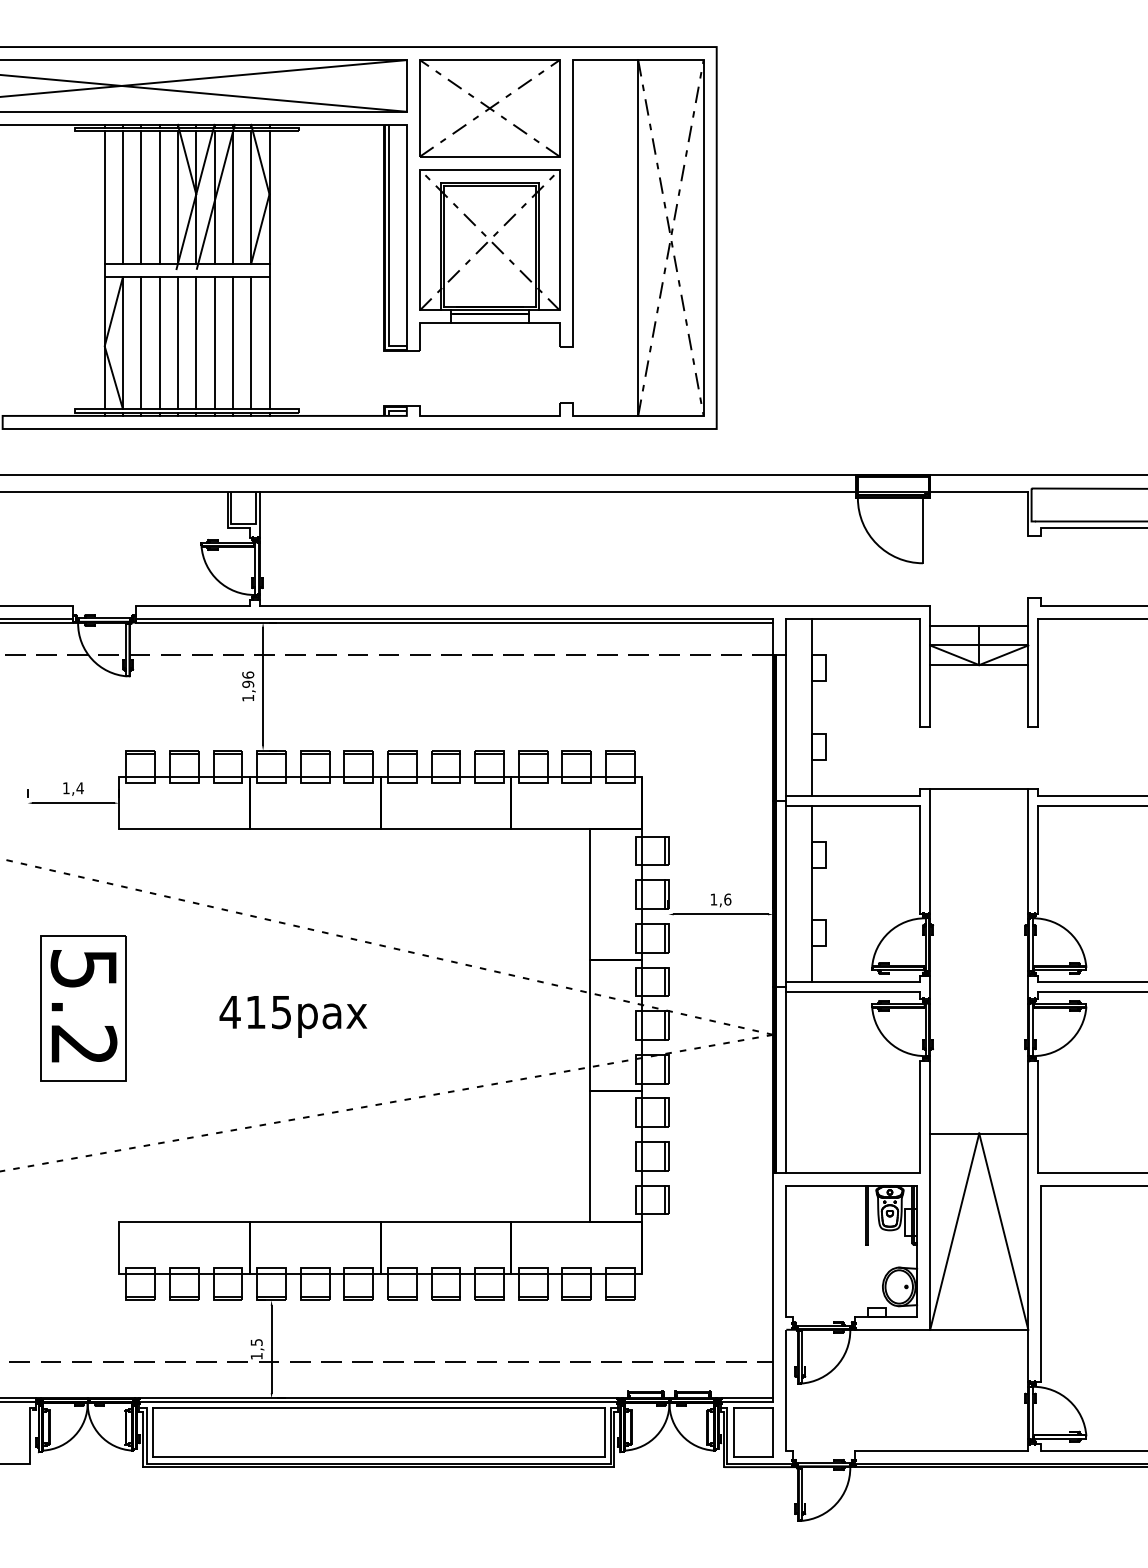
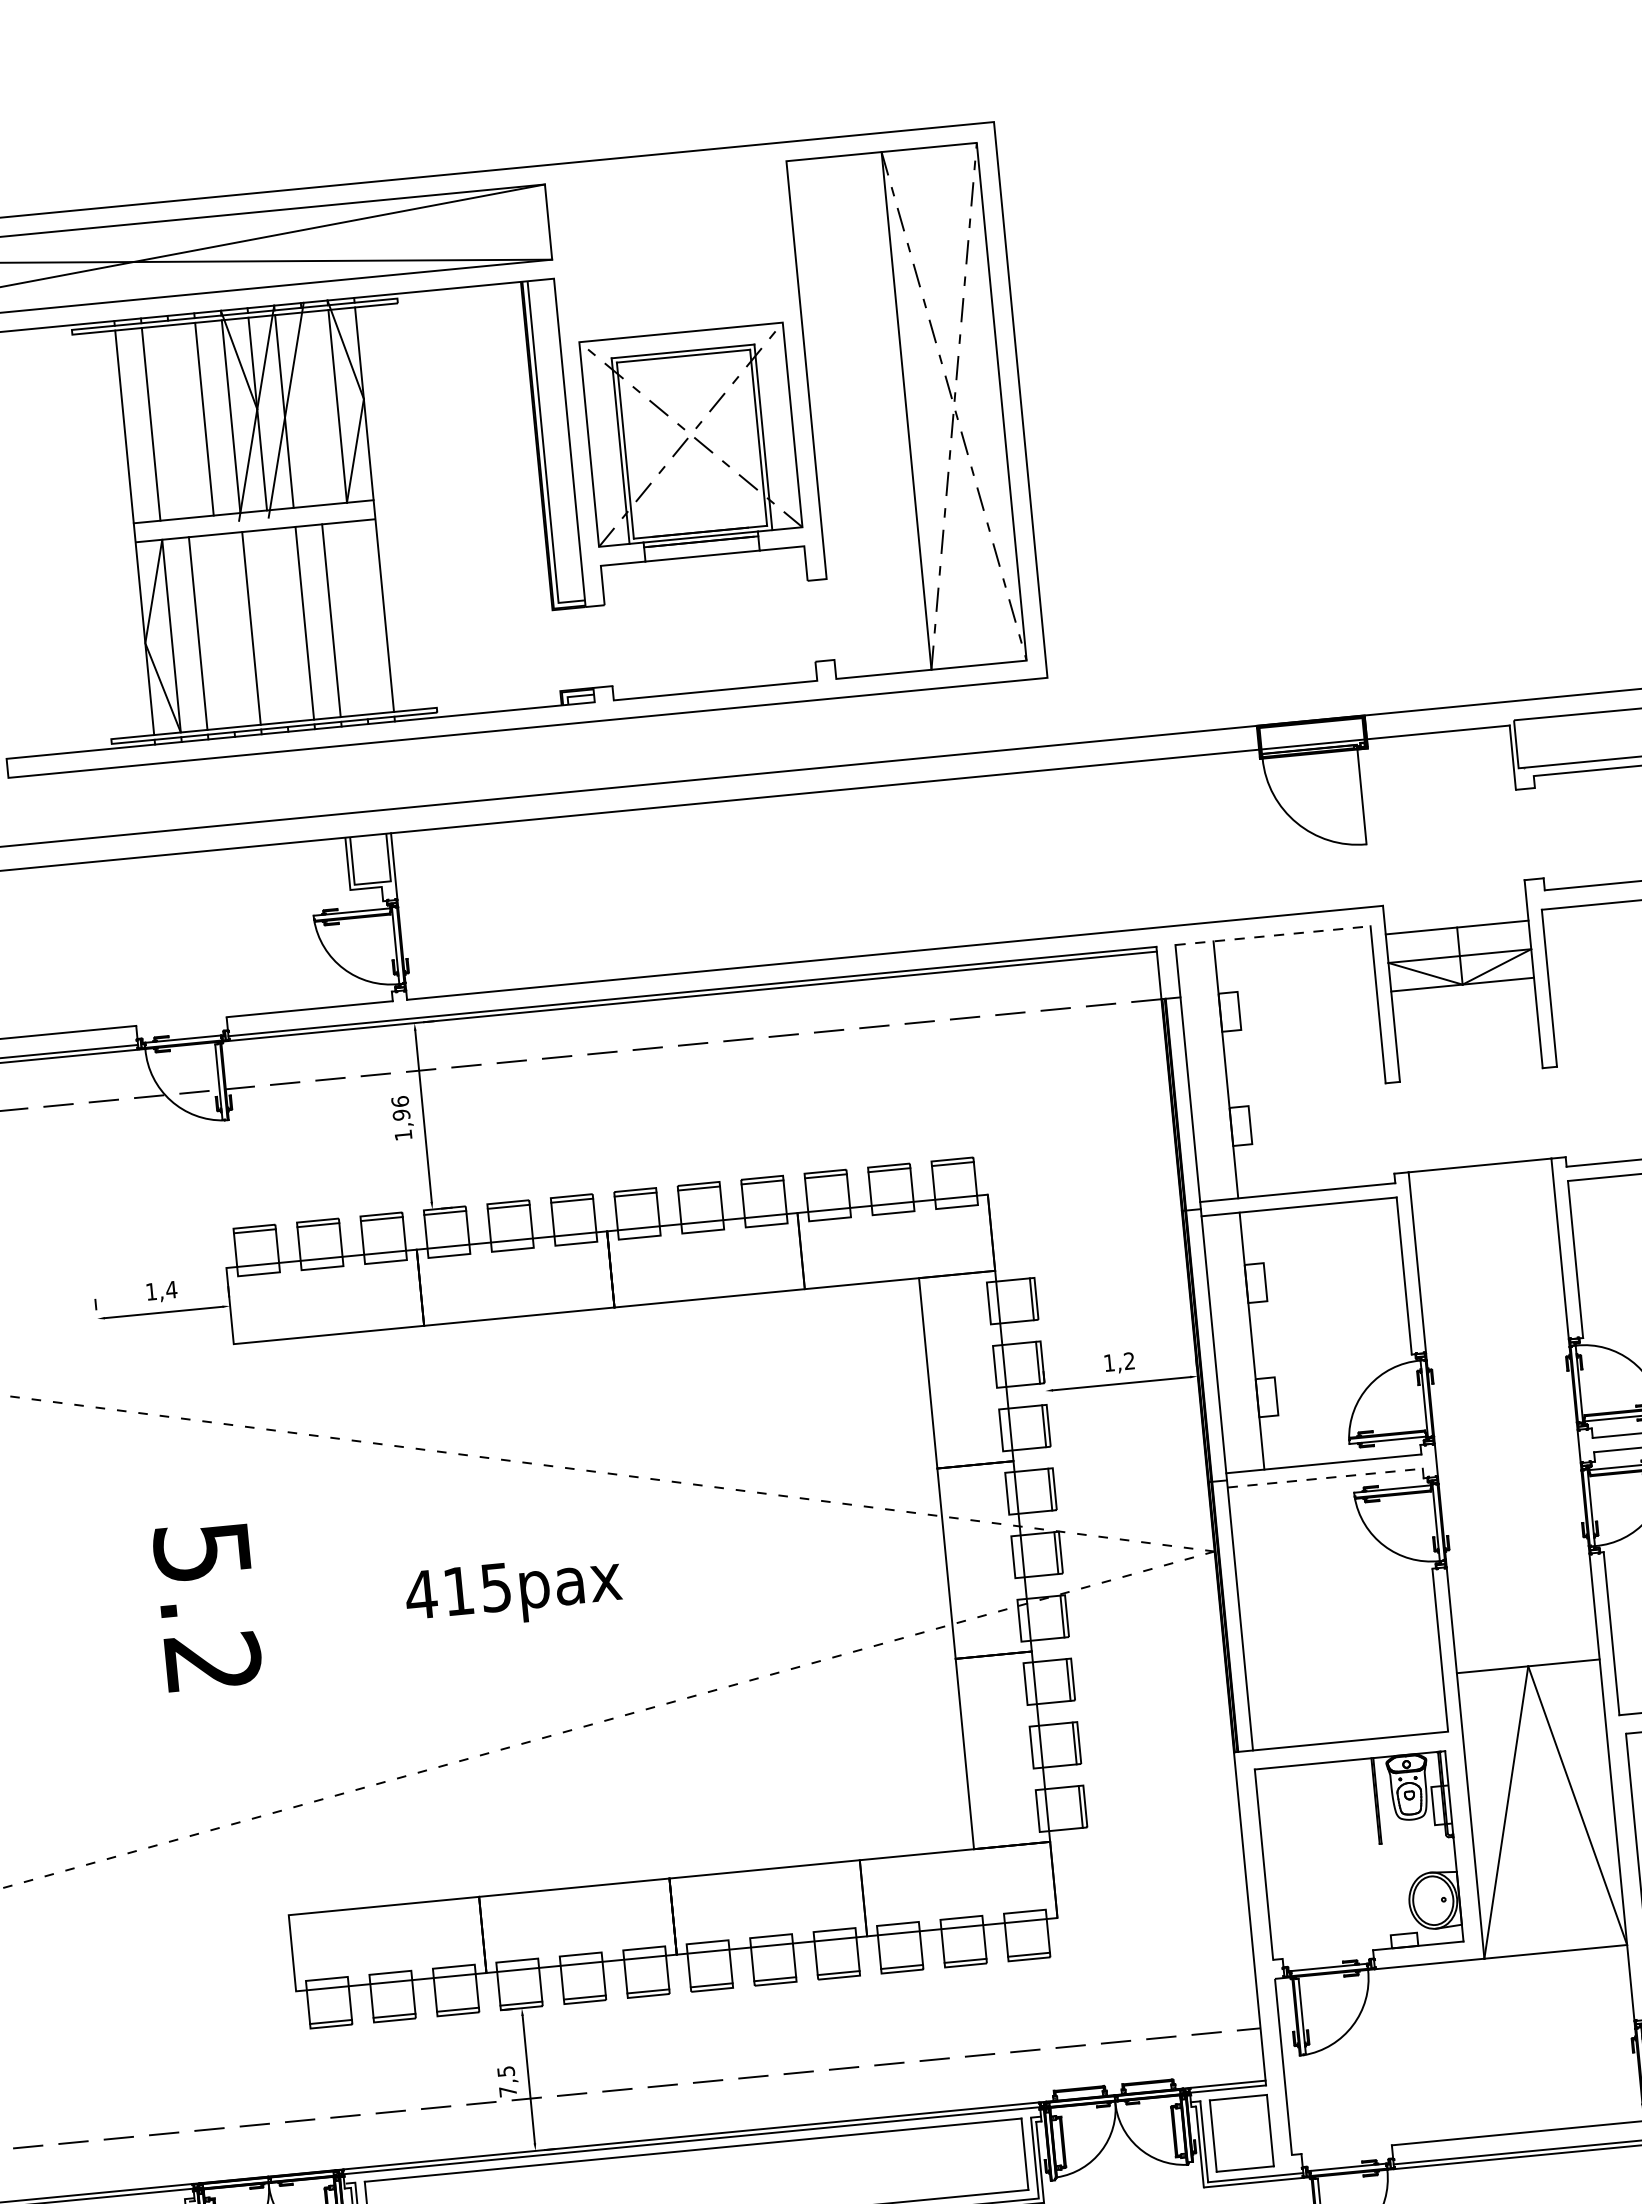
part: (489, 108) -> (671, 243), removed
line: (141, 197) -> (178, 421), removed
line: (232, 197) -> (310, 408), removed
line: (159, 342) -> (224, 630), removed
line: (196, 342) -> (278, 624), removed
line: (251, 342) -> (358, 617), removed
line: (853, 619) -> (1273, 935), solid -> dashed
text: (727, 899) -> (1129, 1360), 1,6 -> 1,2
line: (853, 992) -> (1325, 1478), solid -> dashed
part: (83, 1008) -> (207, 1609), removed
text: (256, 1356) -> (507, 2092), 1,5 -> 7,5

